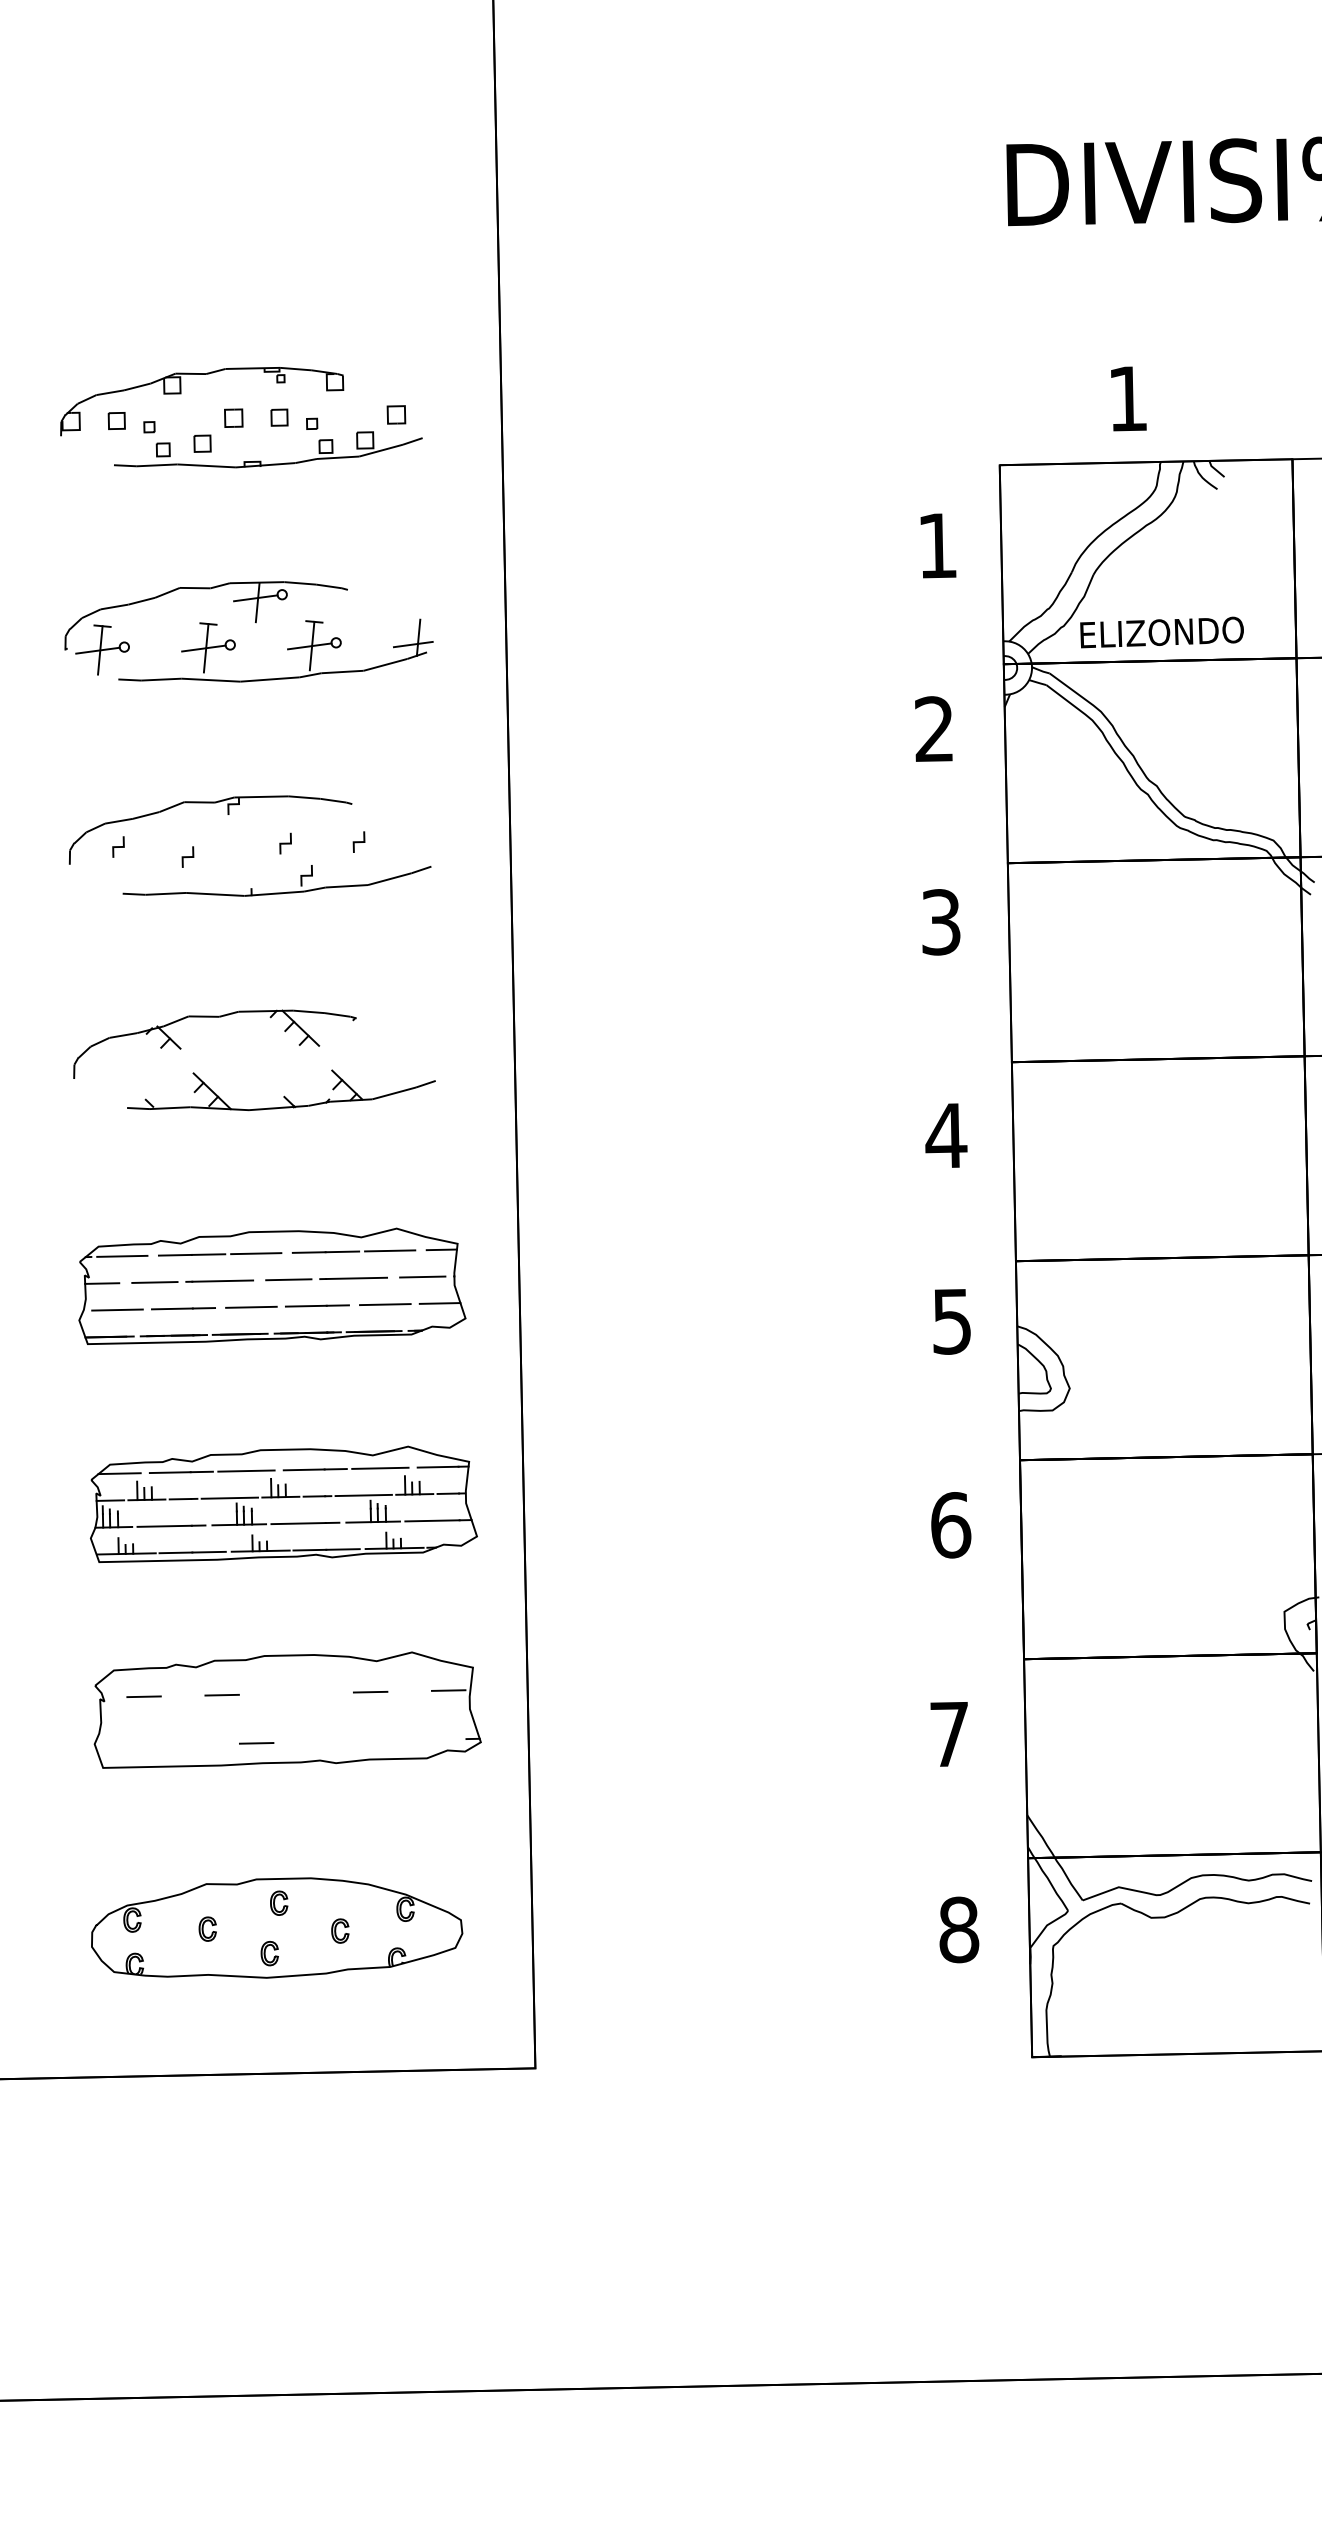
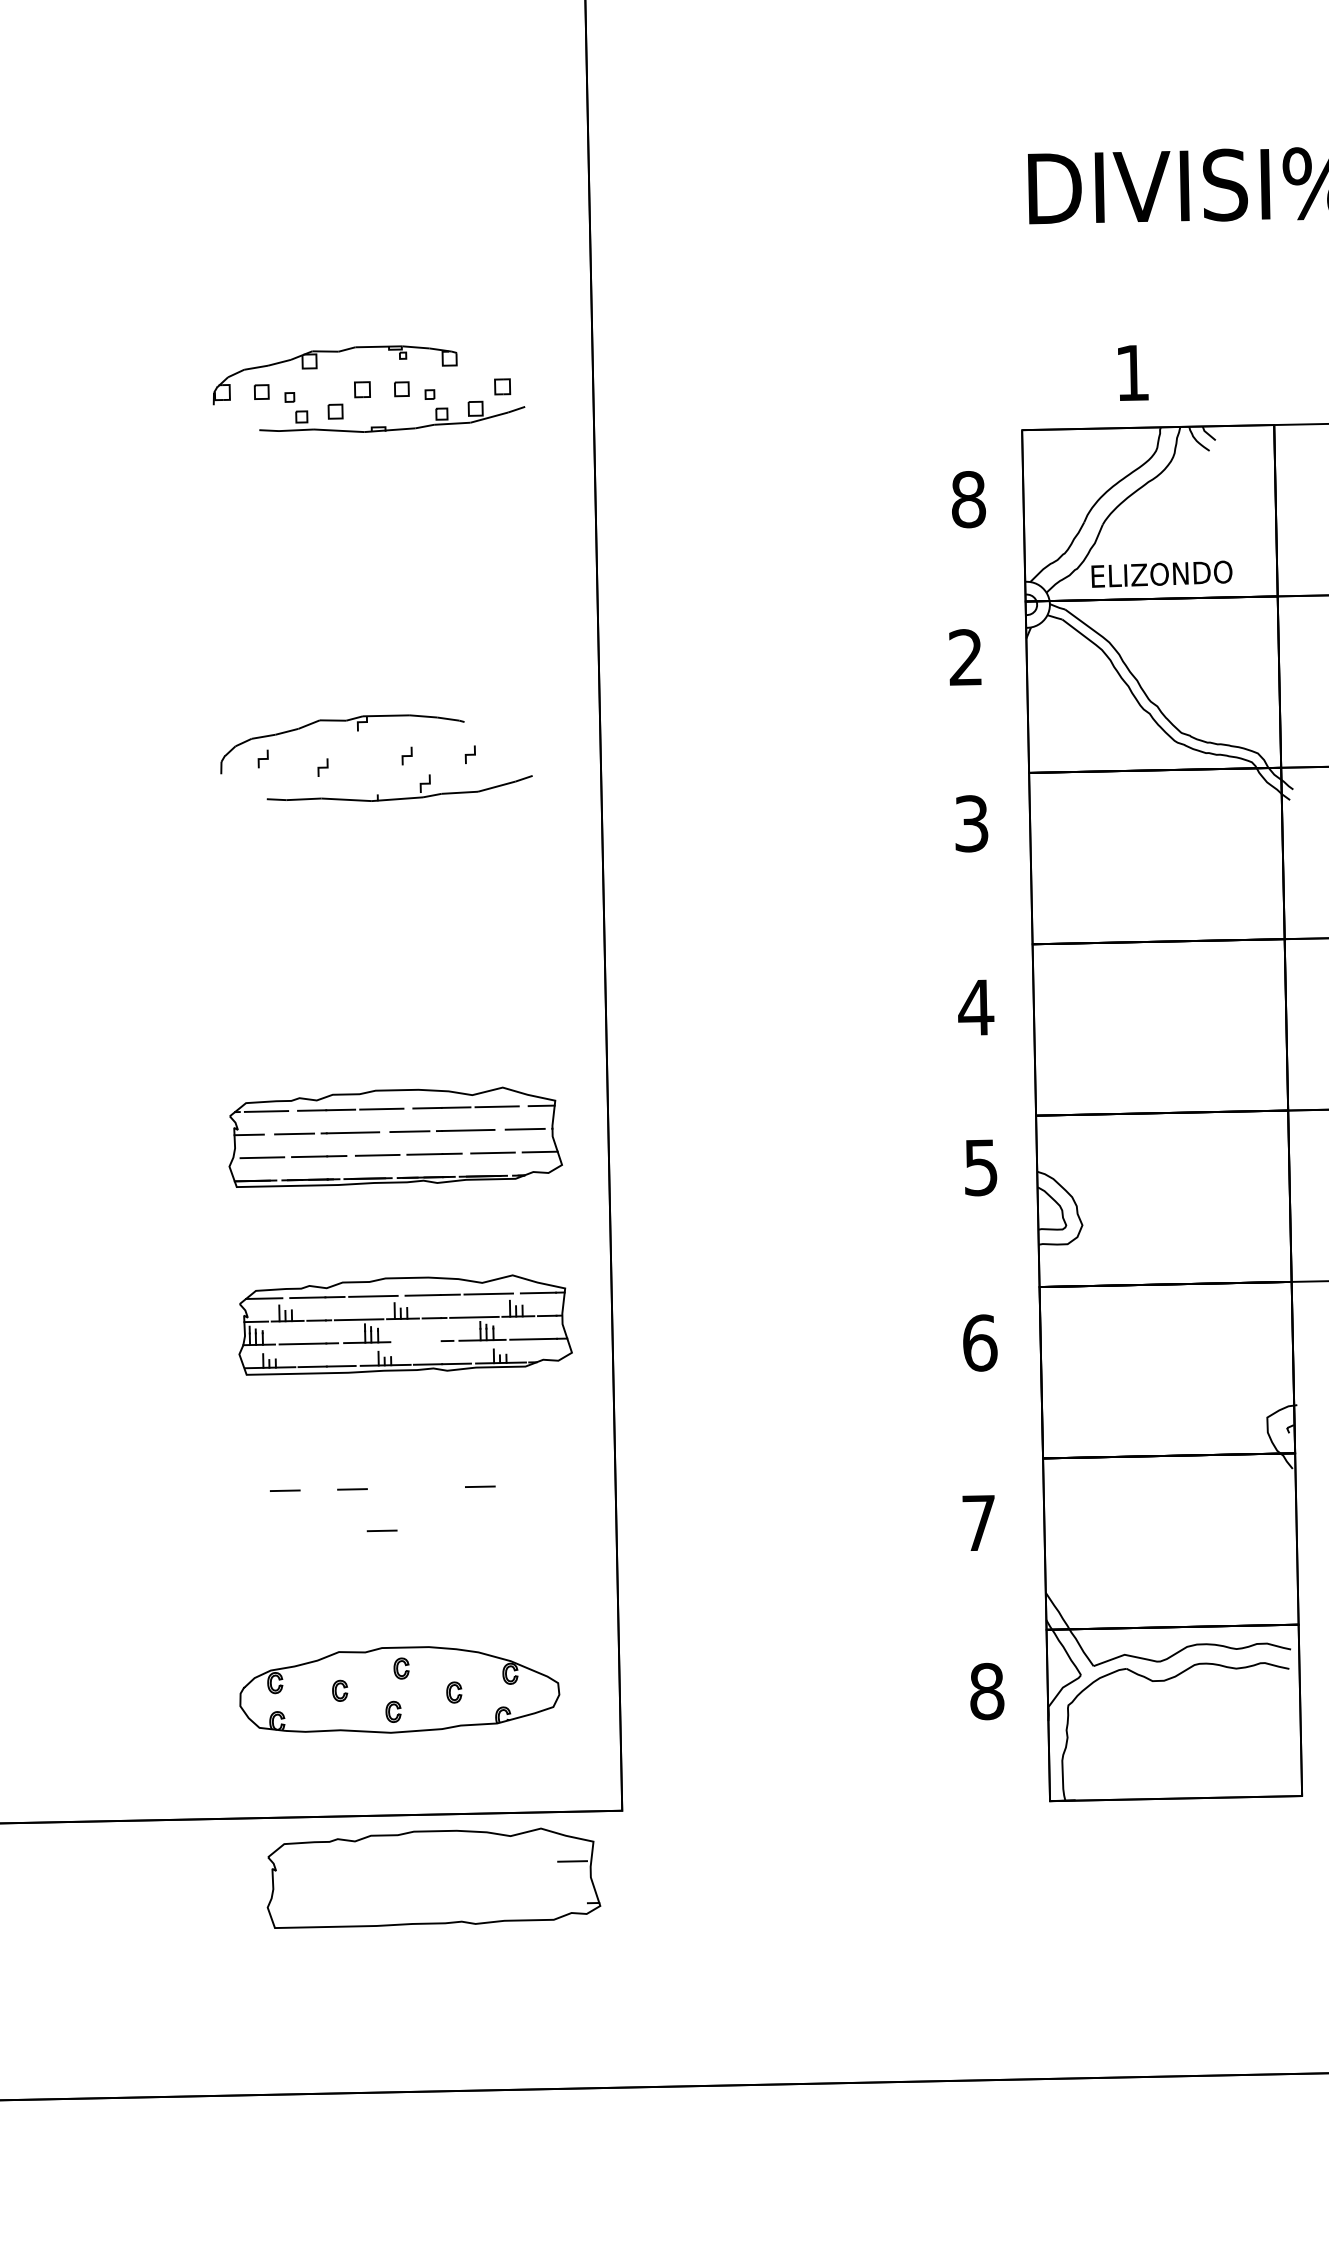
text: (937, 545) -> (968, 499), 1 -> 8
part: (255, 623) -> (381, 566), removed
part: (283, 1031) -> (405, 917), removed
line: (297, 1523) -> (417, 1341), removed
part: (287, 1709) -> (433, 1877), moved

